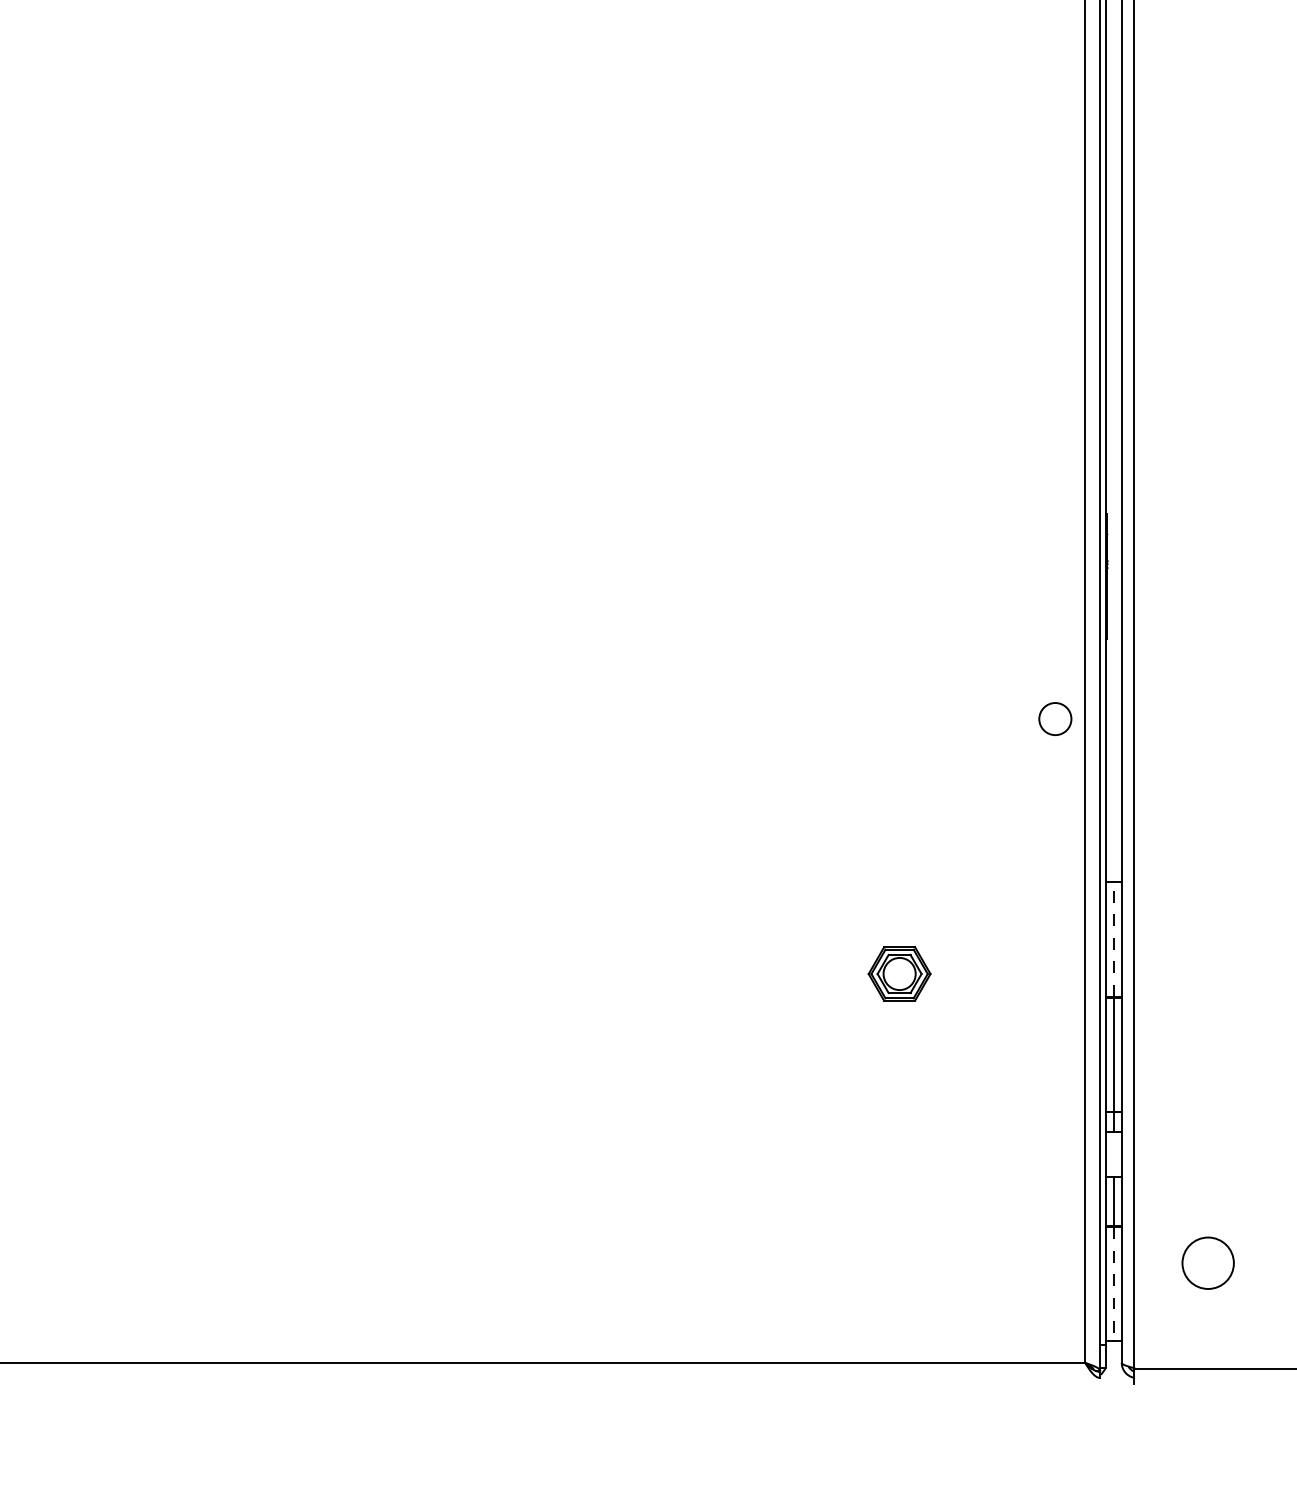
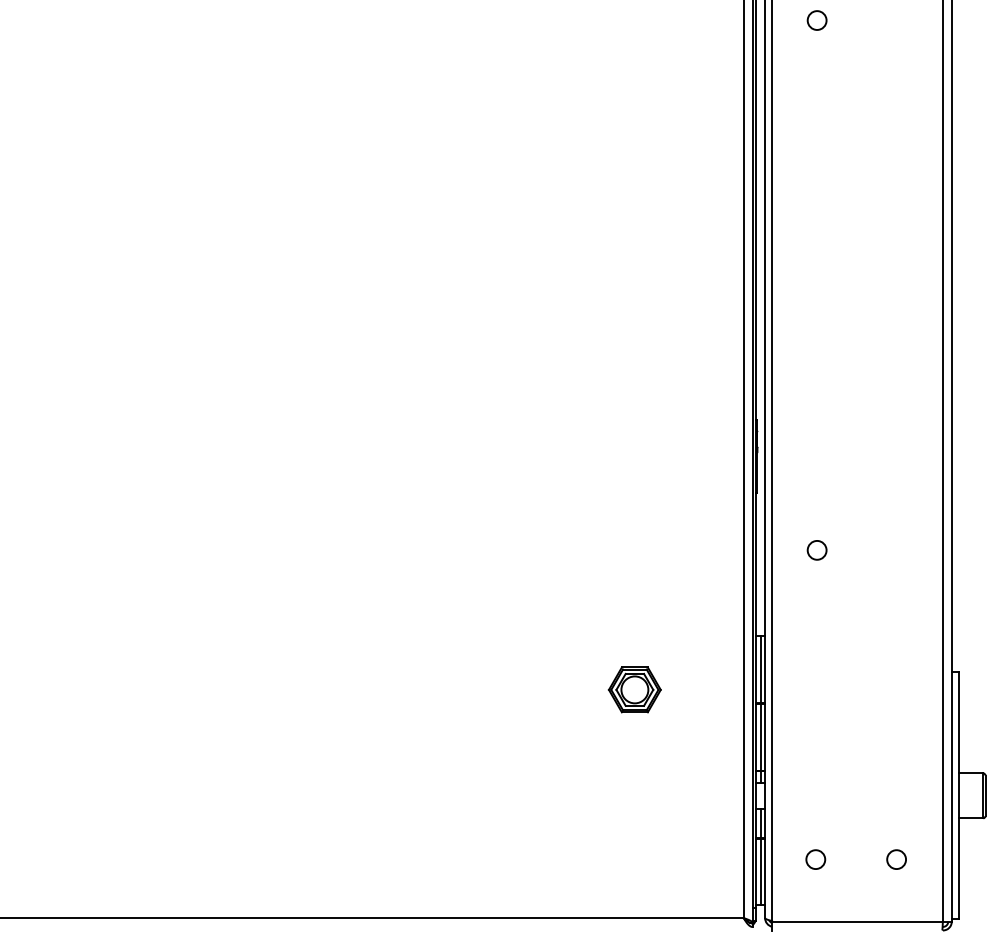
circle: (1054, 719) -> (816, 550), moved
line: (1113, 939) -> (760, 669), dashed -> solid
part: (899, 973) -> (634, 689), size x1.43
circle: (1207, 1263) -> (815, 859), size x0.62
line: (1113, 1285) -> (760, 872), dashed -> solid

